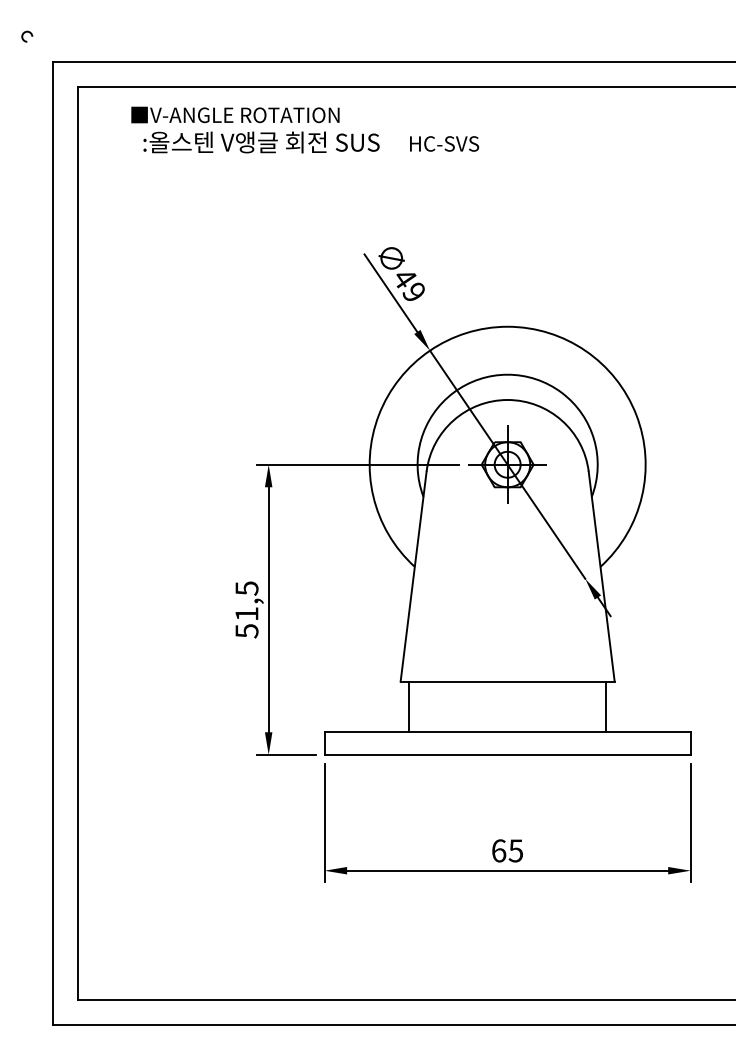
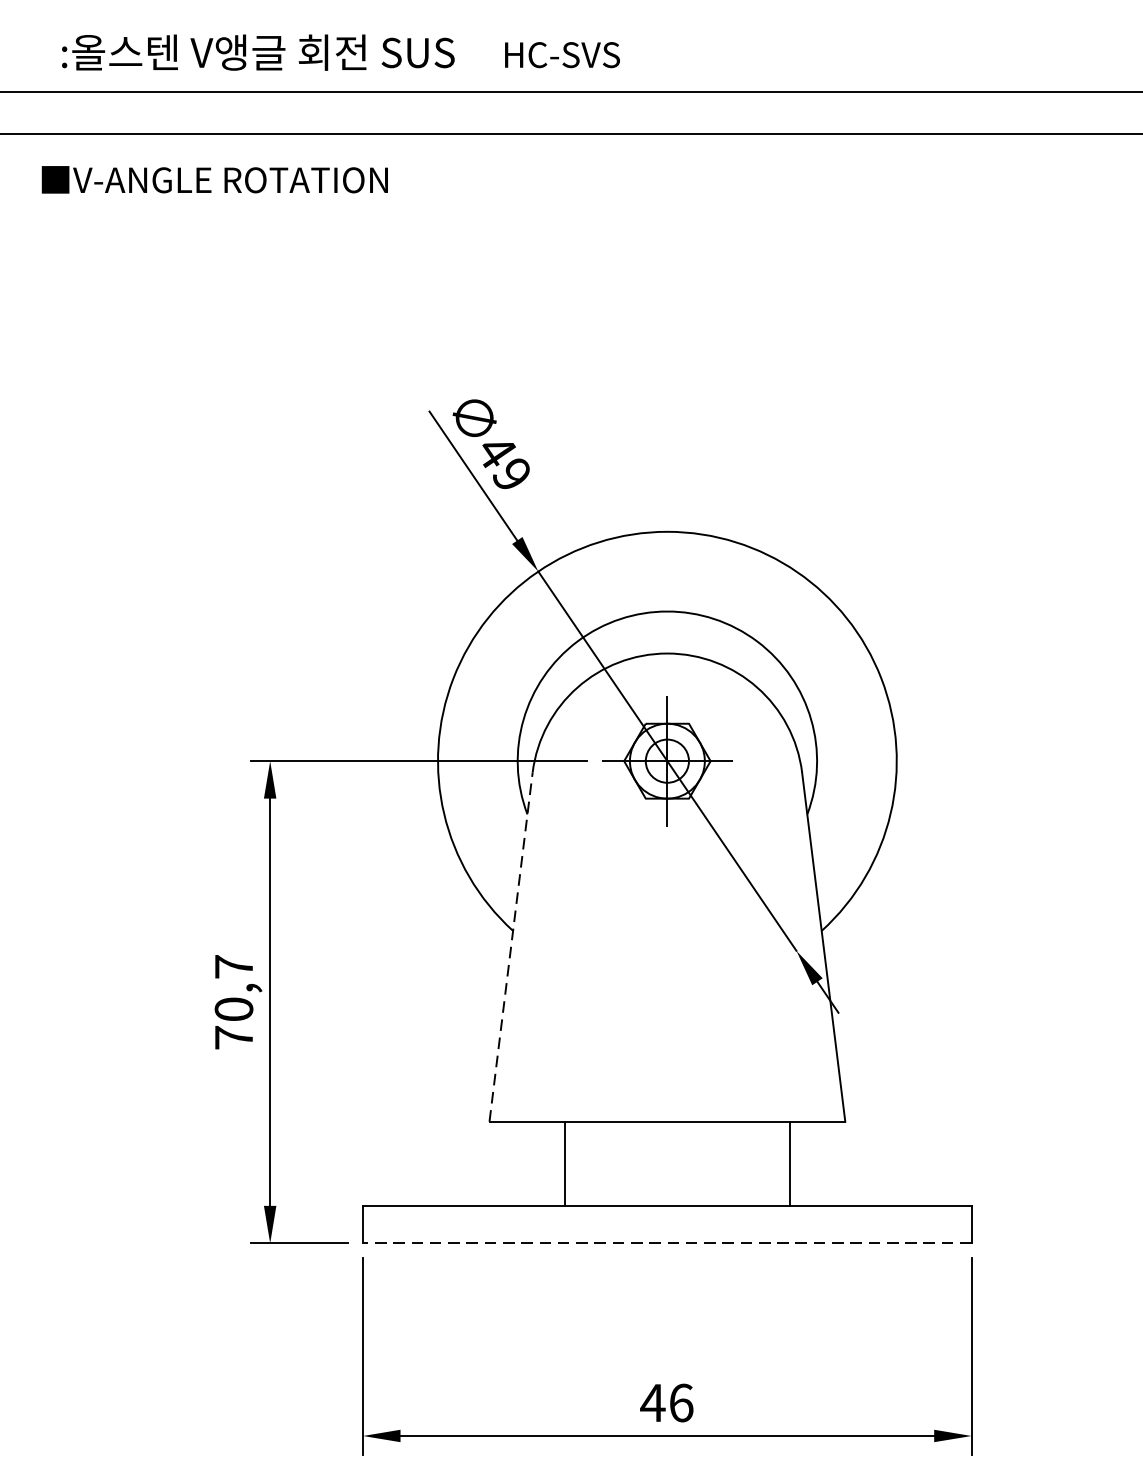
text: (311, 142) -> (341, 52), moved
line: (413, 576) -> (510, 946), solid -> dashed
text: (246, 609) -> (233, 1001), 51,5 -> 70,7
line: (409, 706) -> (565, 1163), moved
line: (606, 706) -> (790, 1163), moved
line: (507, 754) -> (667, 1242), solid -> dashed
text: (507, 850) -> (667, 1402), 65 -> 46

